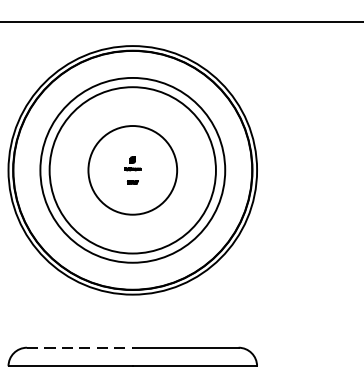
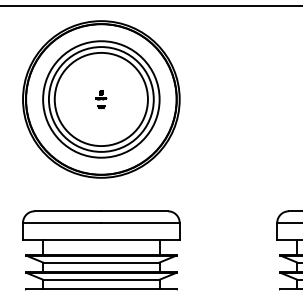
circle: (131, 170) -> (100, 99), size x1.67
line: (80, 348) -> (68, 211), dashed -> solid

